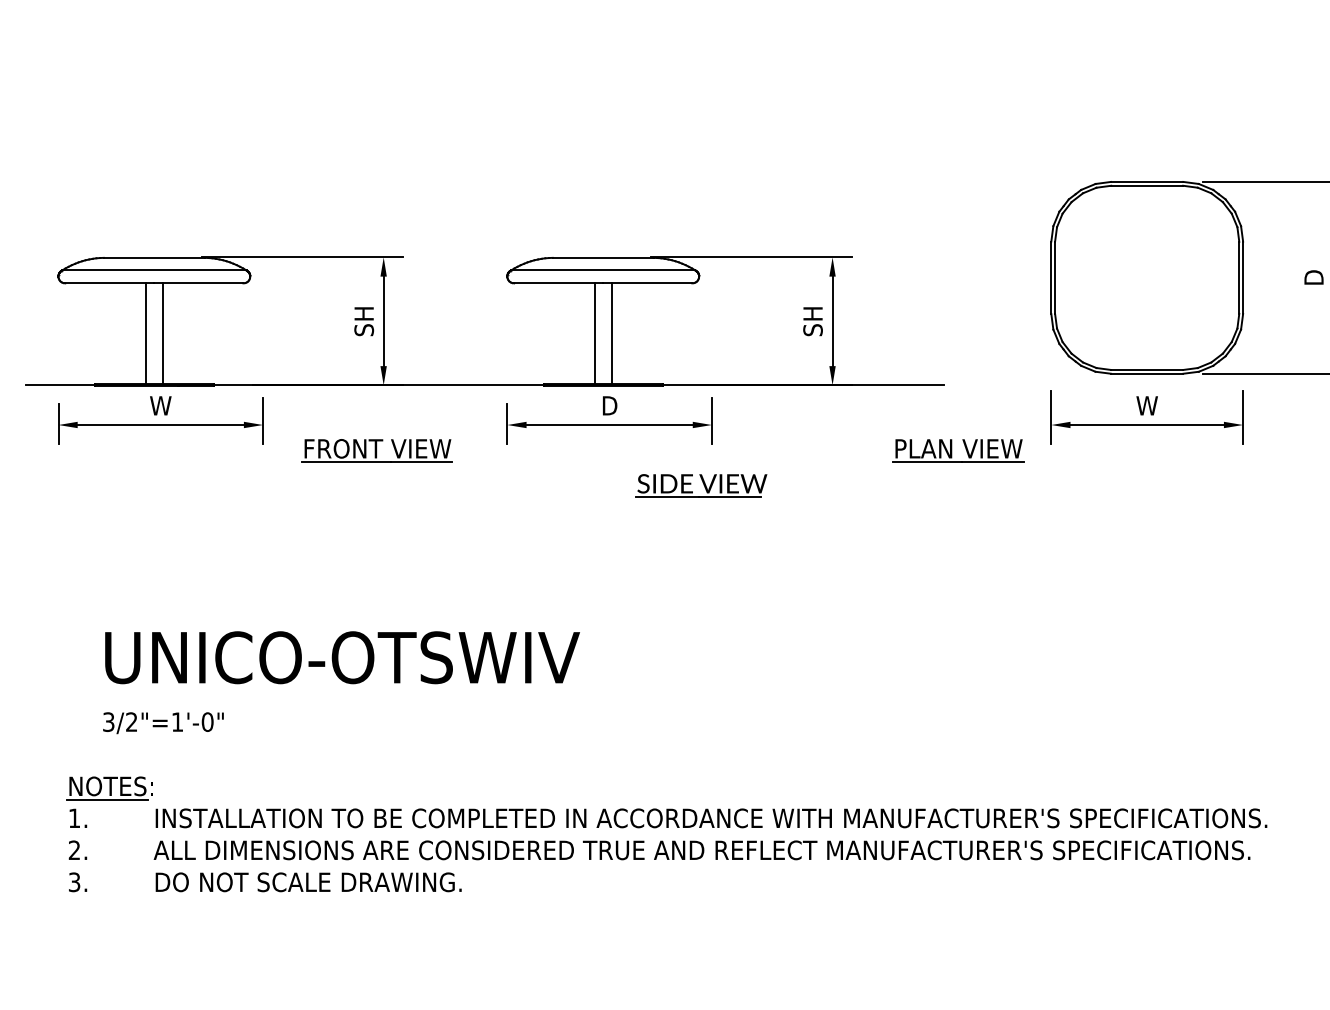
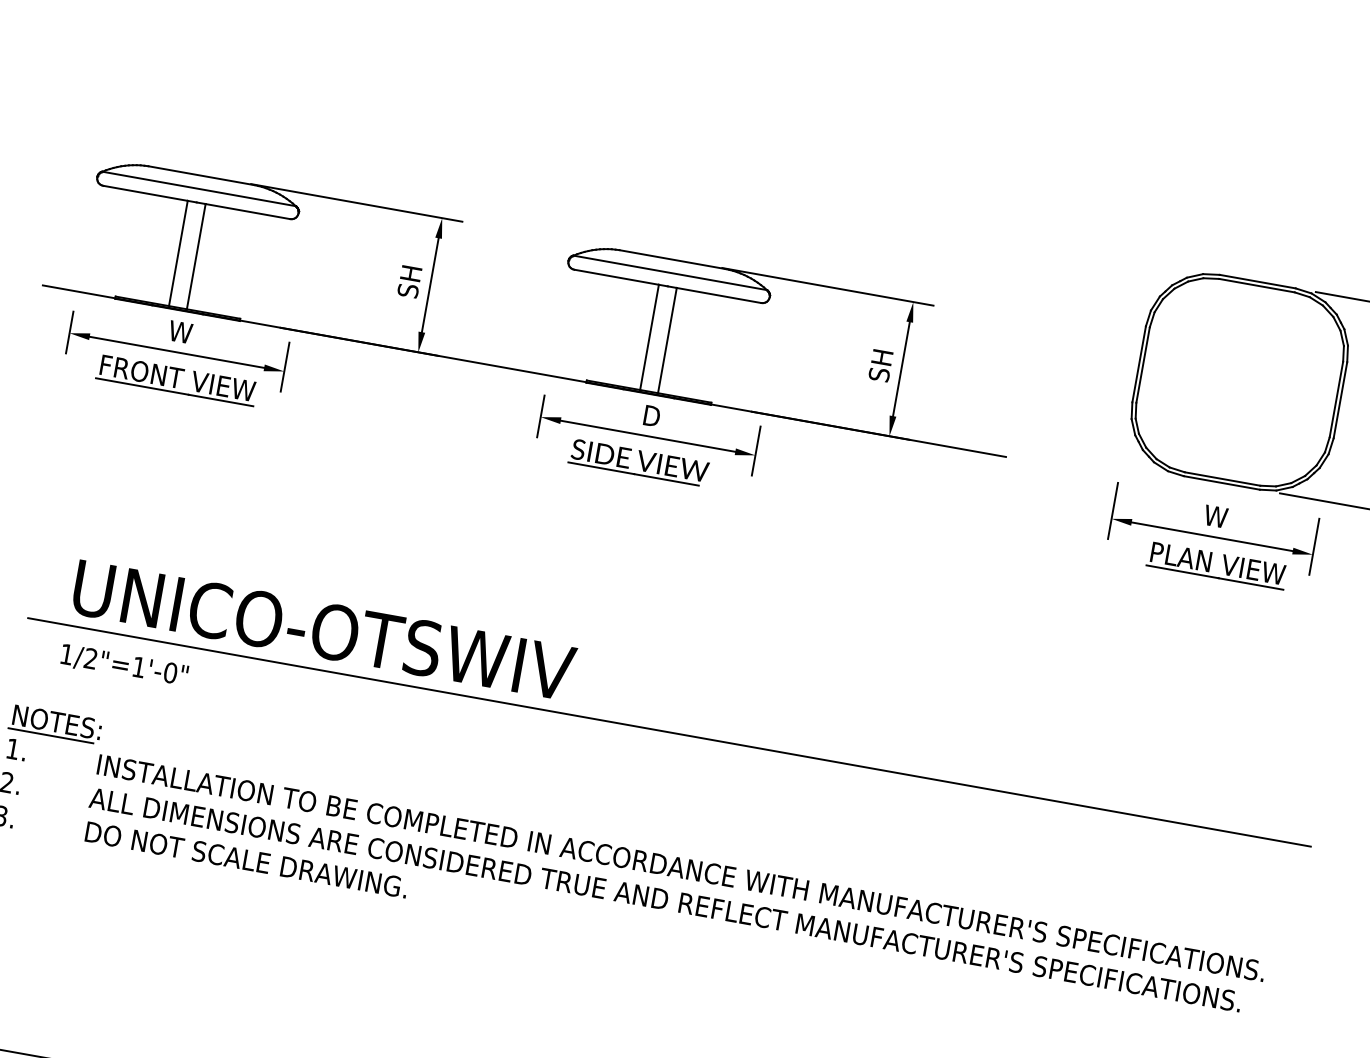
part: (376, 450) -> (176, 379), moved
part: (958, 450) -> (1217, 565), moved
part: (701, 485) -> (638, 462), moved
line: (678, 694) -> (669, 731), added
text: (108, 722) -> (66, 654), 3/2"=1'-0" -> 1/2"=1'-0"

